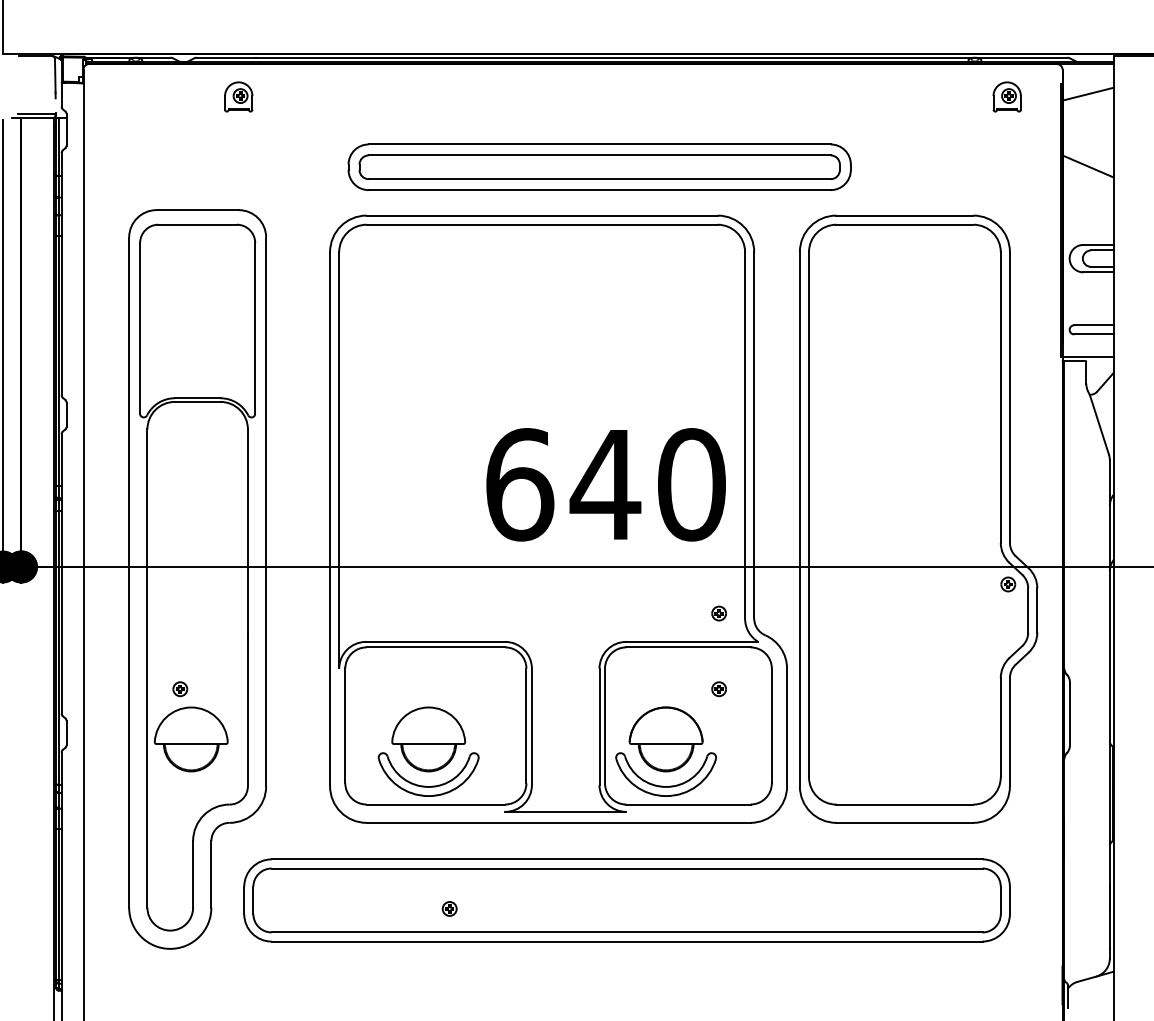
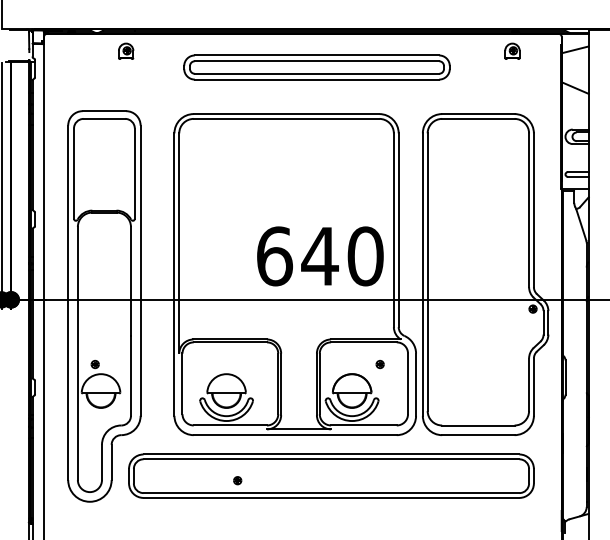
part: (1007, 95) -> (512, 50), moved
part: (598, 167) -> (316, 67), moved
part: (717, 613) -> (379, 324), removed

